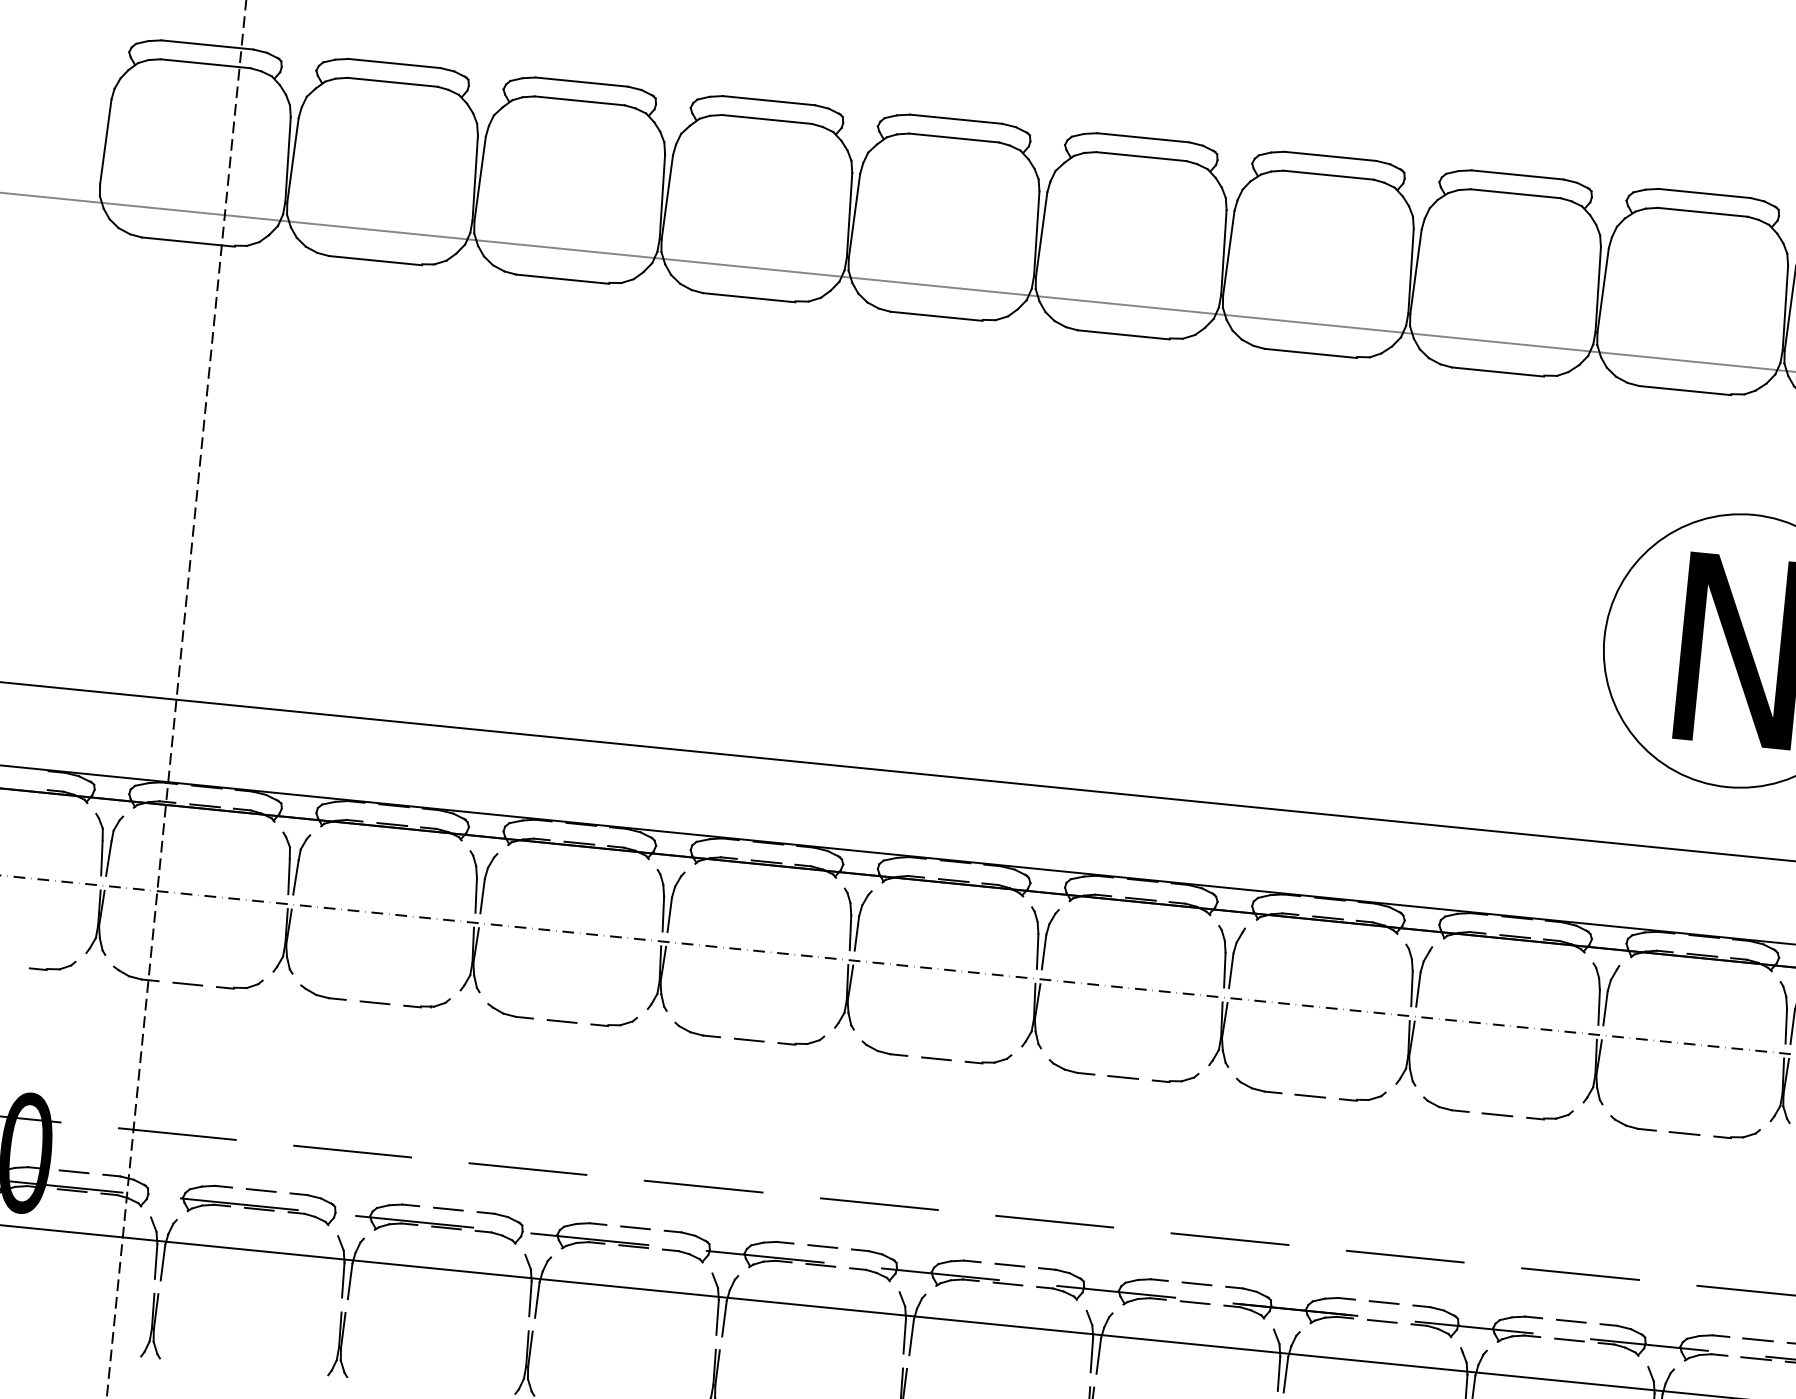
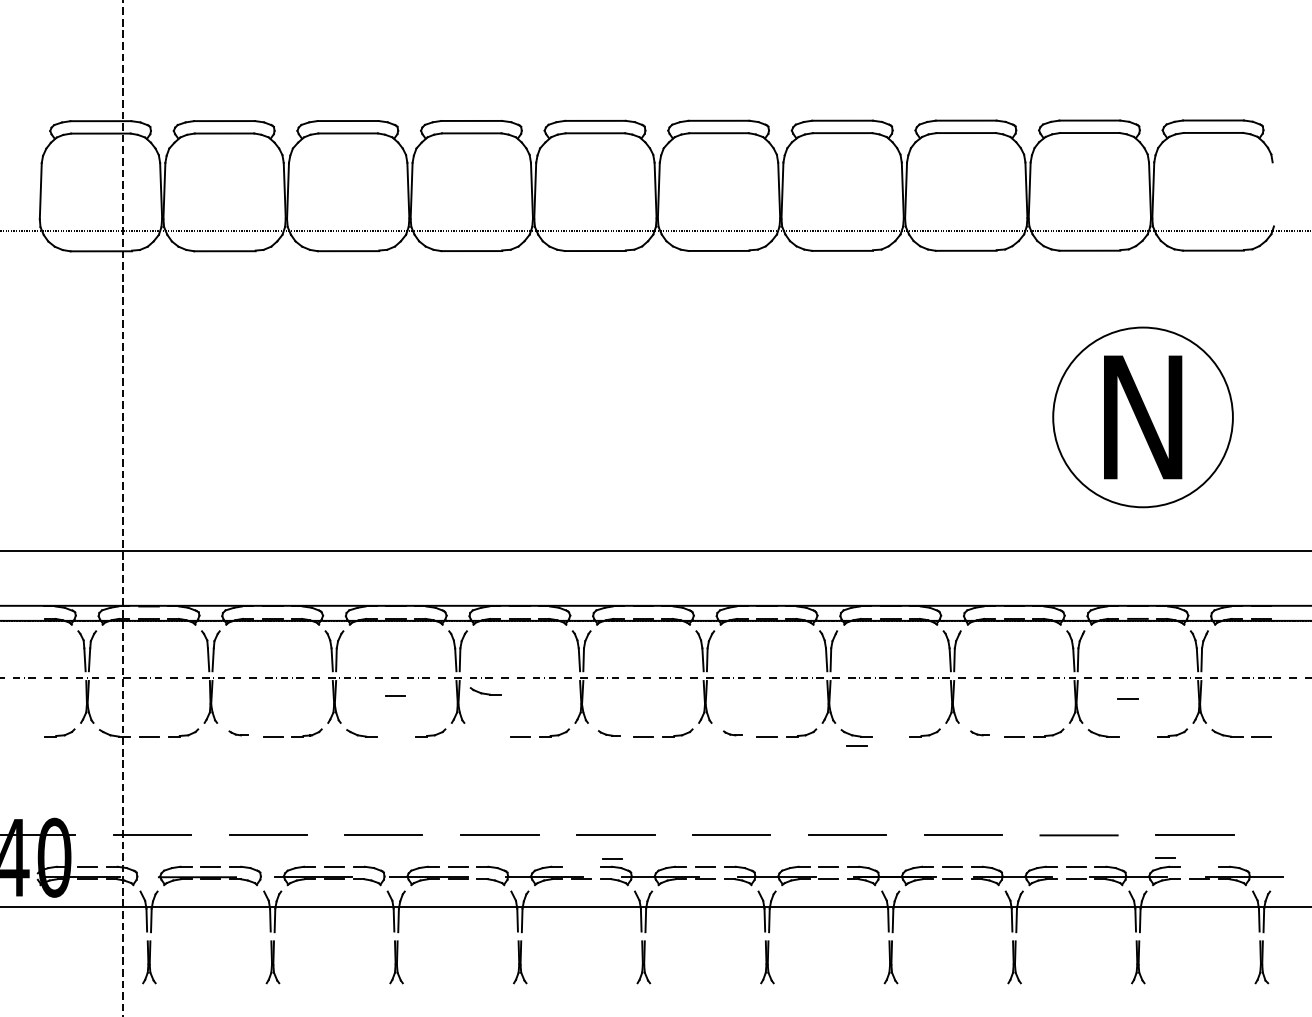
part: (323, 992) -> (238, 733), size x0.6
line: (561, 1021) -> (395, 695), moved
part: (697, 1030) -> (485, 691), moved
part: (884, 1048) -> (609, 733), size x0.7
part: (1071, 1067) -> (732, 733), size x0.6
line: (1309, 1095) -> (856, 745), moved
part: (1445, 1104) -> (979, 733), size x0.6
line: (1683, 1133) -> (1127, 698), moved
line: (822, 1246) -> (612, 858), moved
line: (1758, 1339) -> (1165, 857), moved

